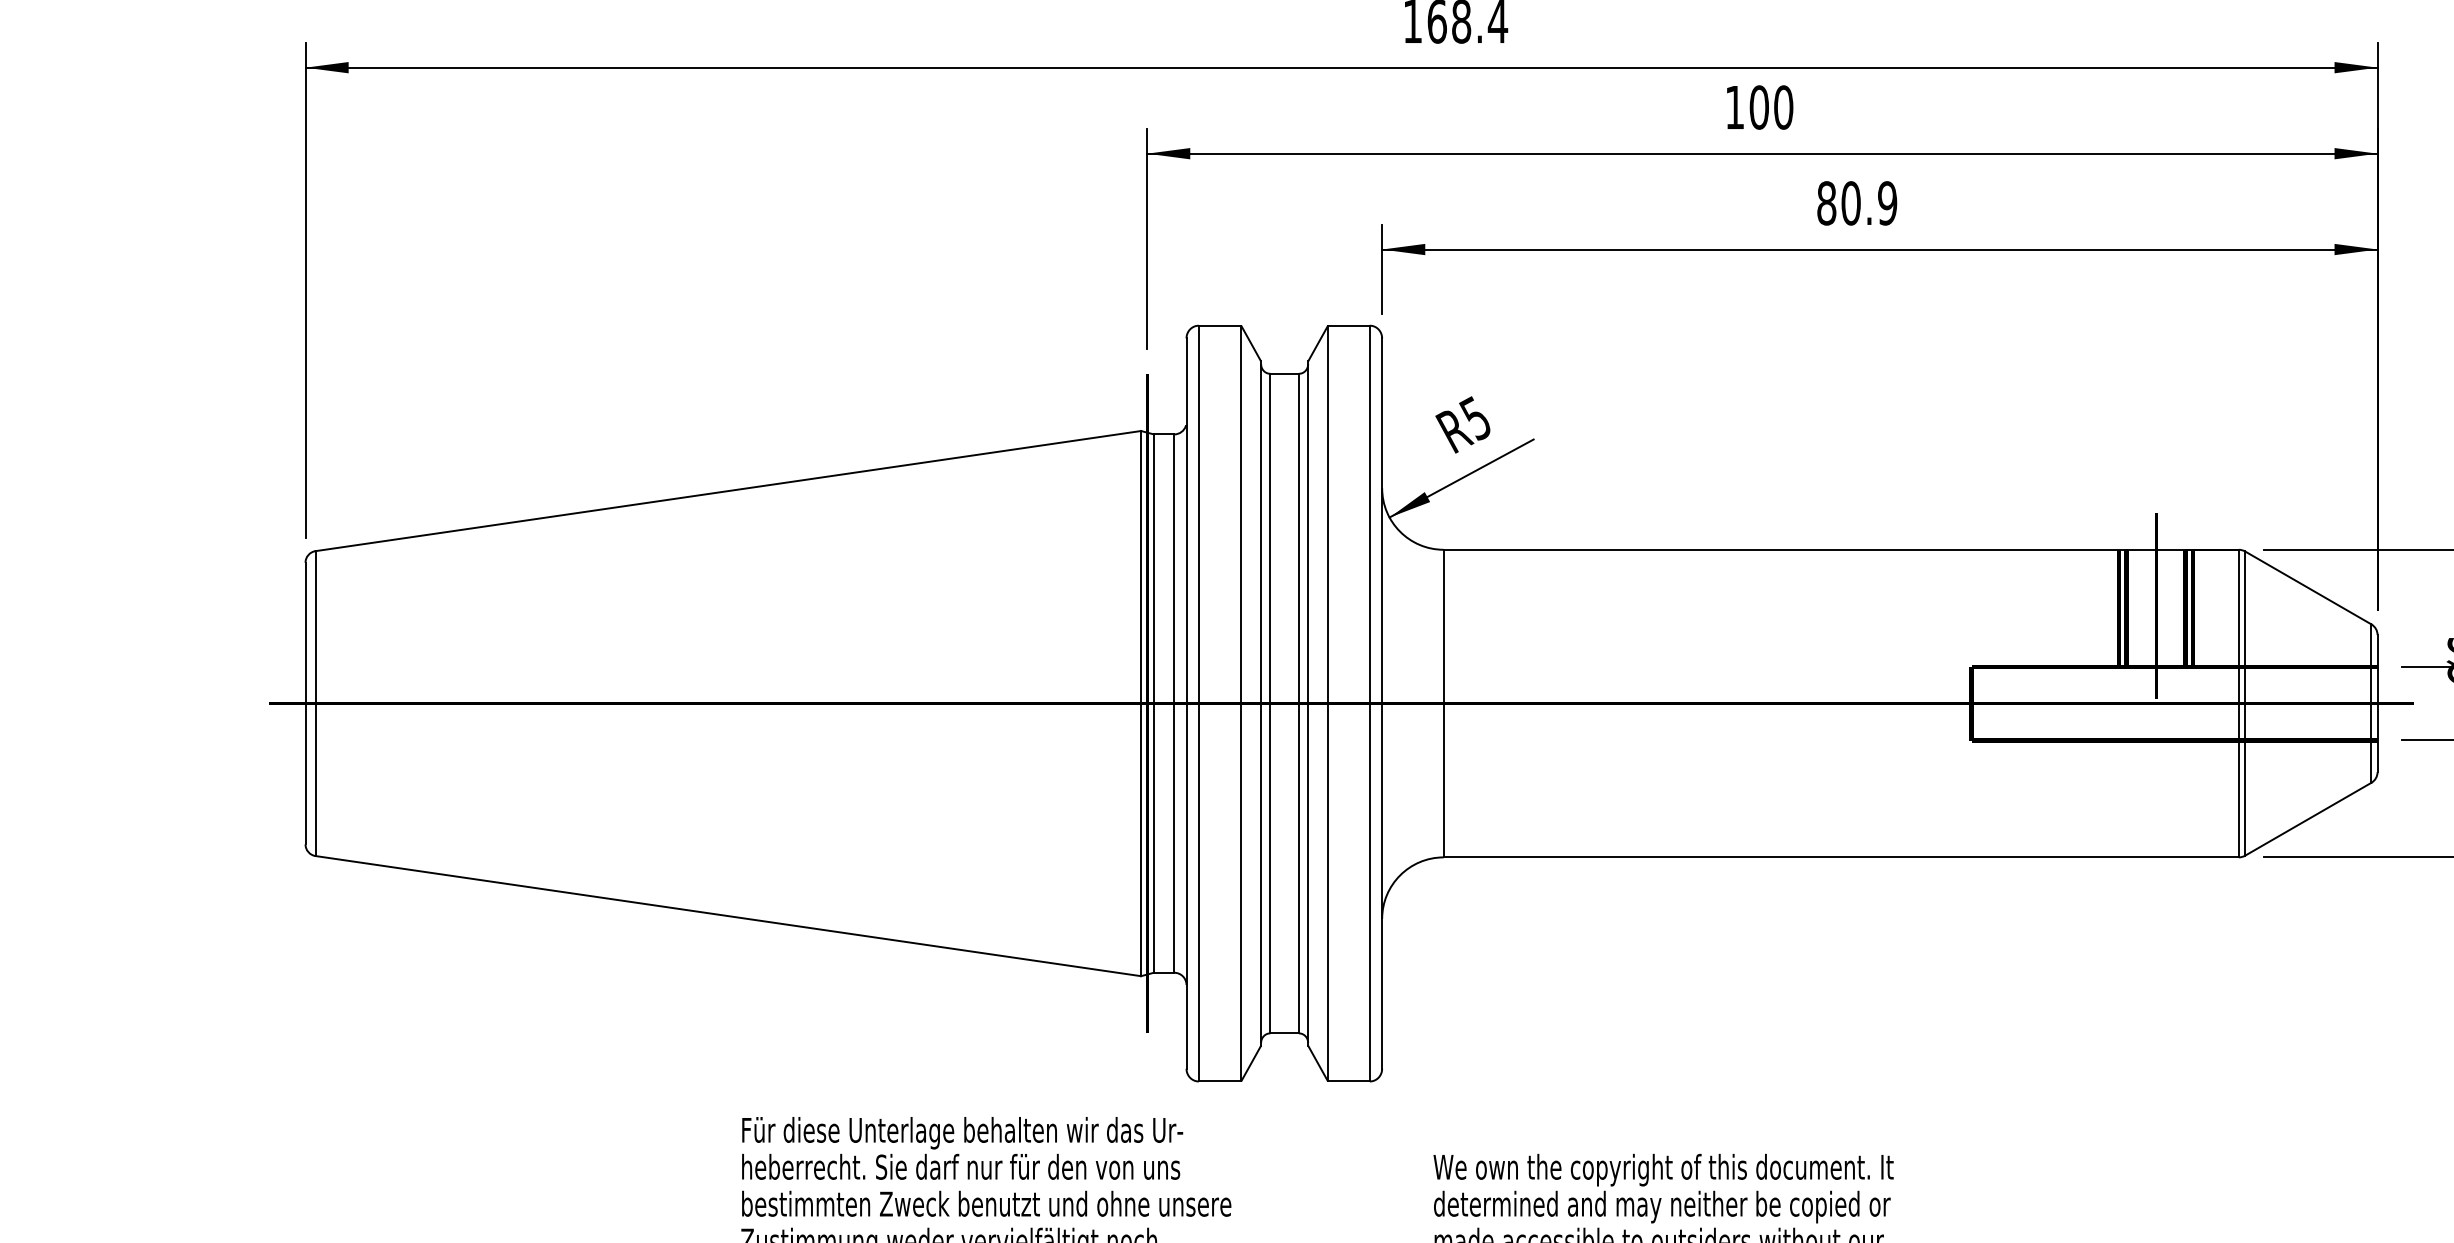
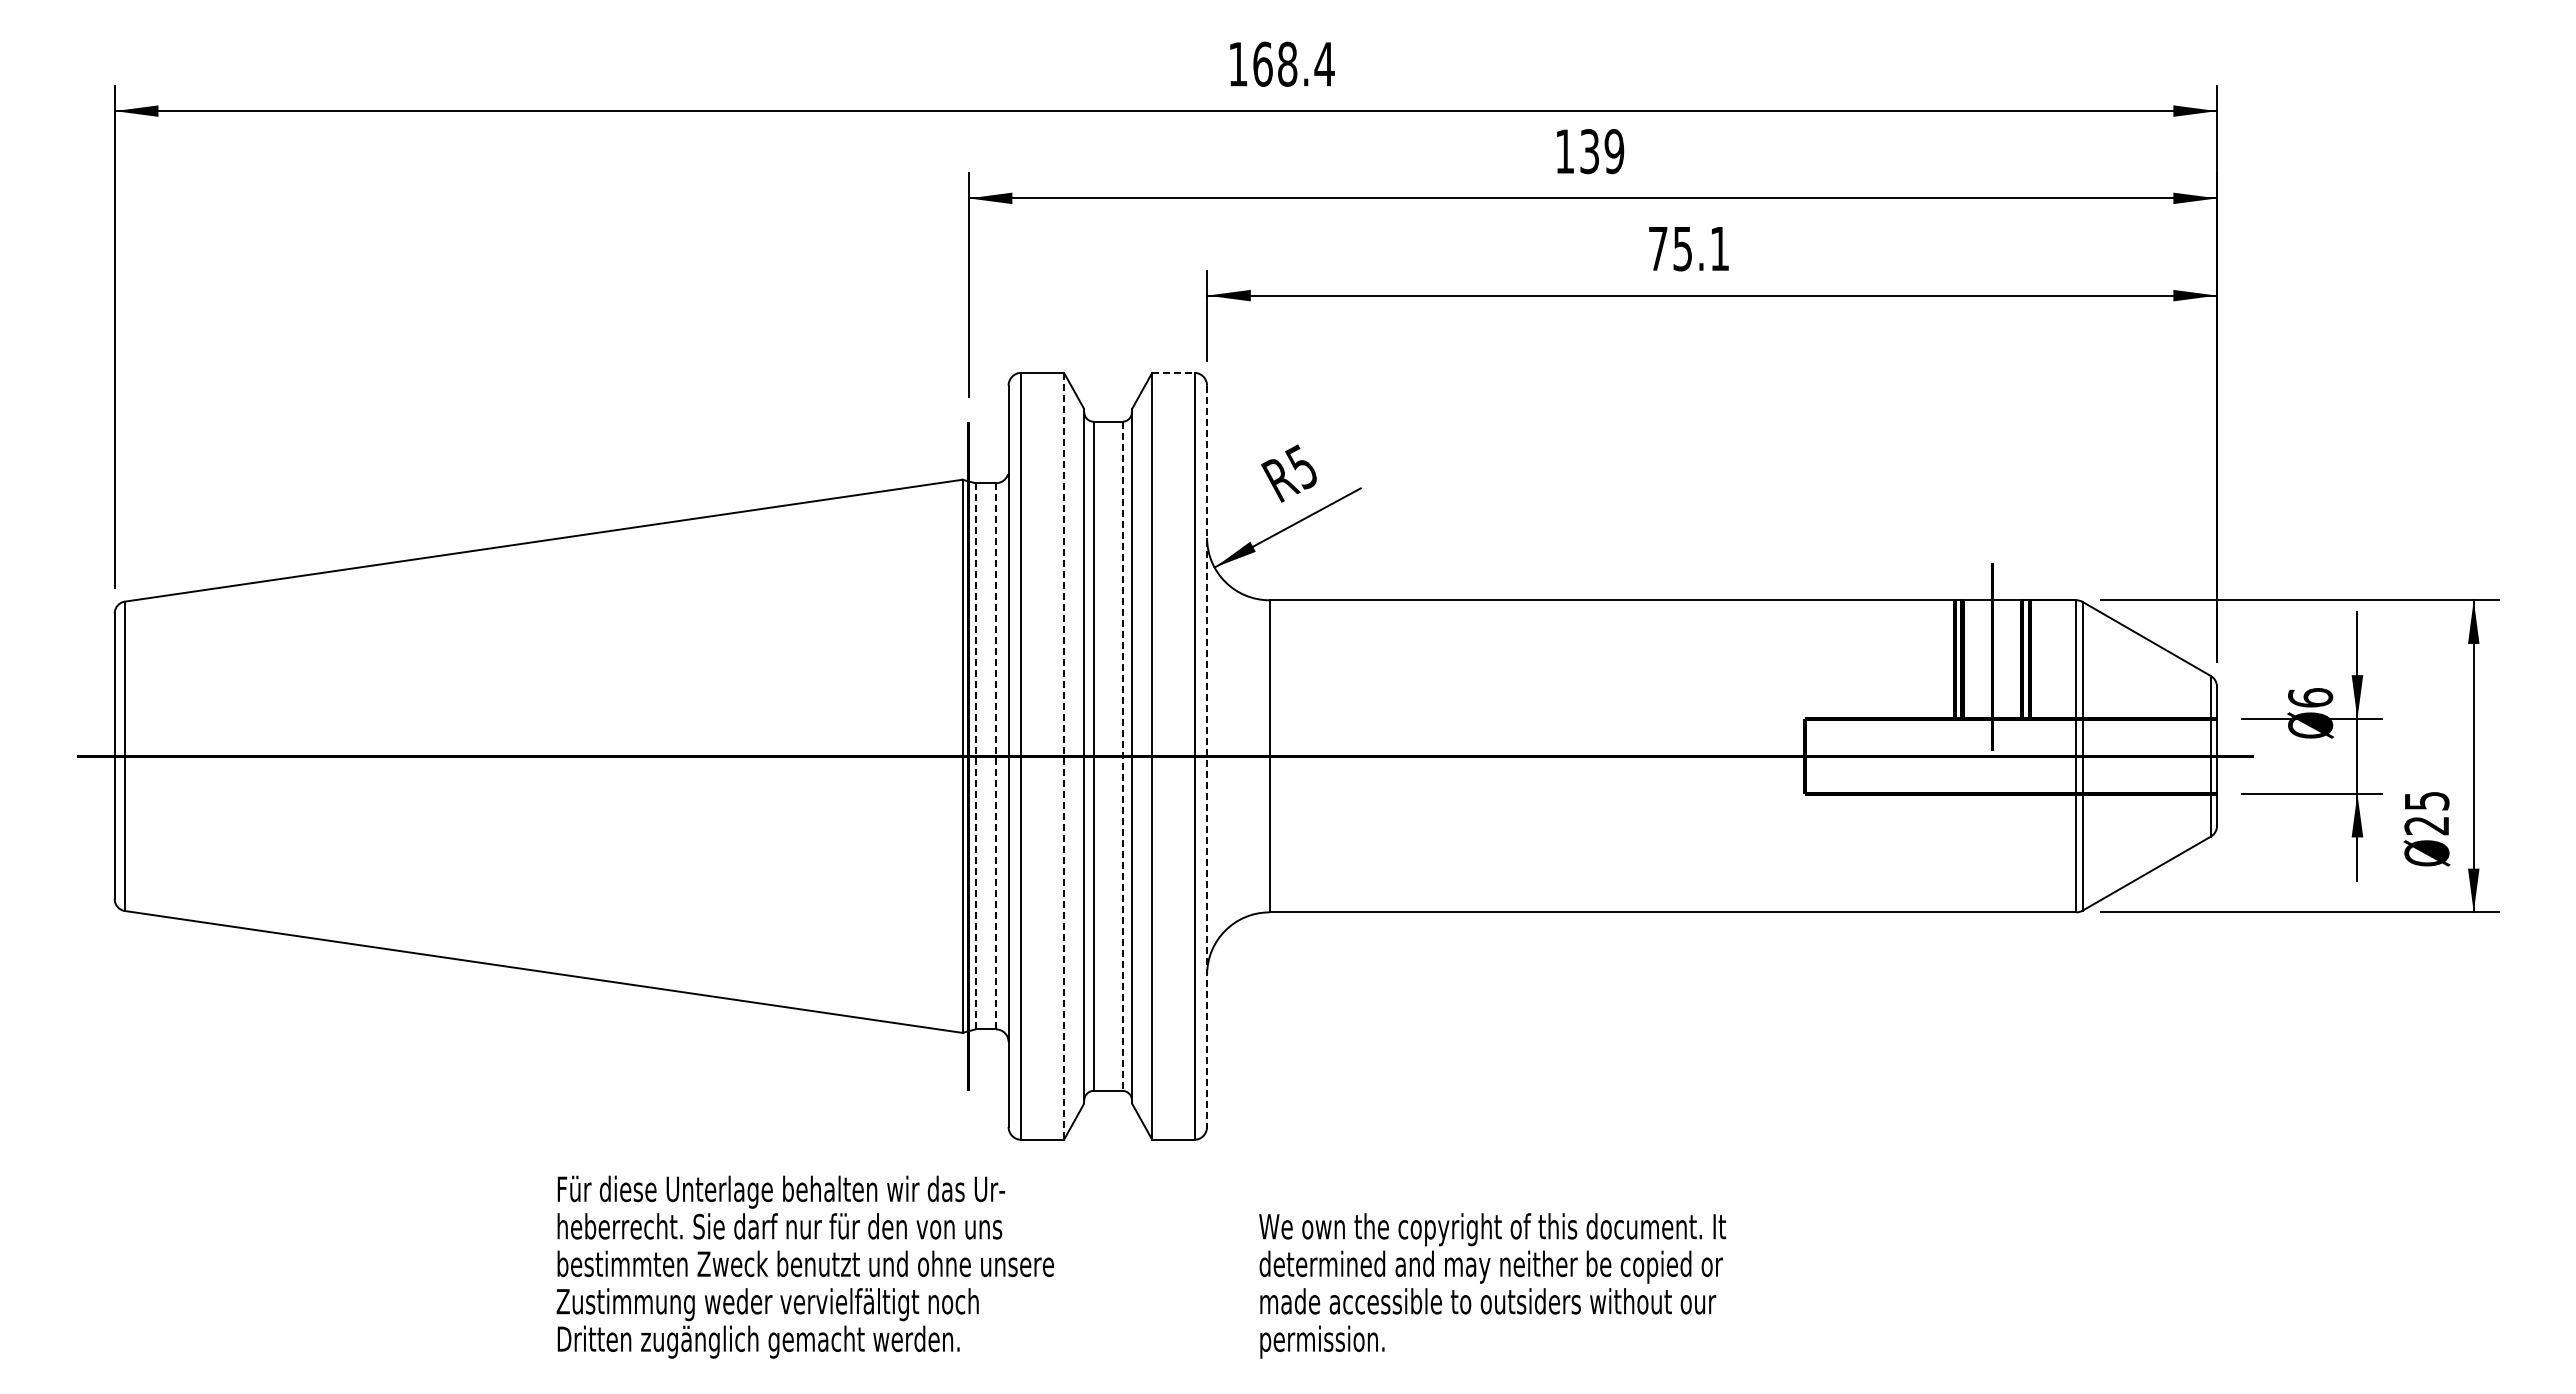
text: (1771, 107) -> (1602, 151), 100 -> 139
text: (1856, 203) -> (1688, 248), 80.9 -> 75.1
line: (1349, 325) -> (1173, 372), solid -> dashed
line: (1153, 703) -> (975, 756), solid -> dashed
line: (1174, 703) -> (996, 756), solid -> dashed
line: (1241, 703) -> (1064, 756), solid -> dashed
line: (1298, 703) -> (1122, 756), solid -> dashed
line: (1382, 703) -> (1207, 756), solid -> dashed

